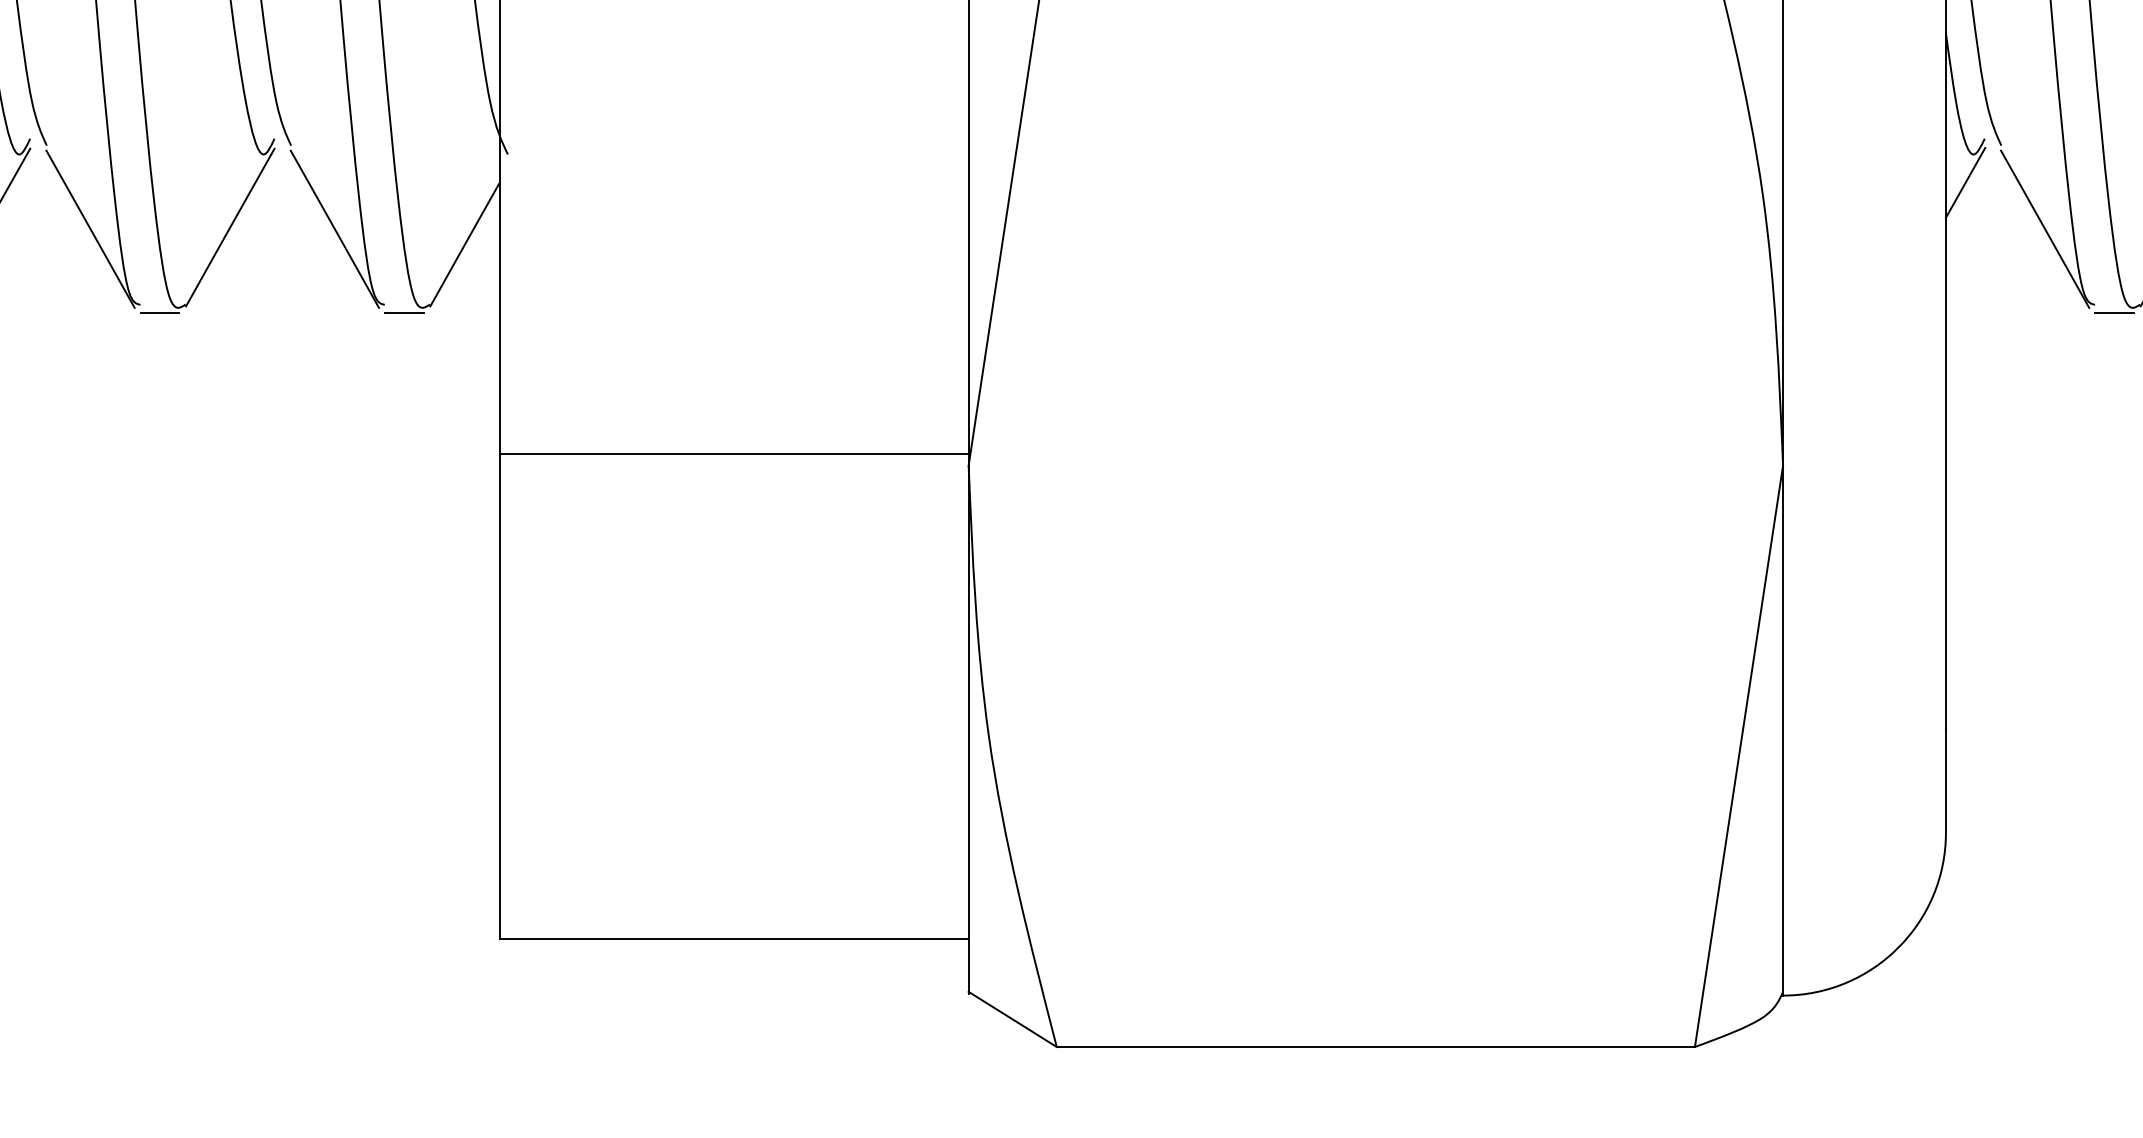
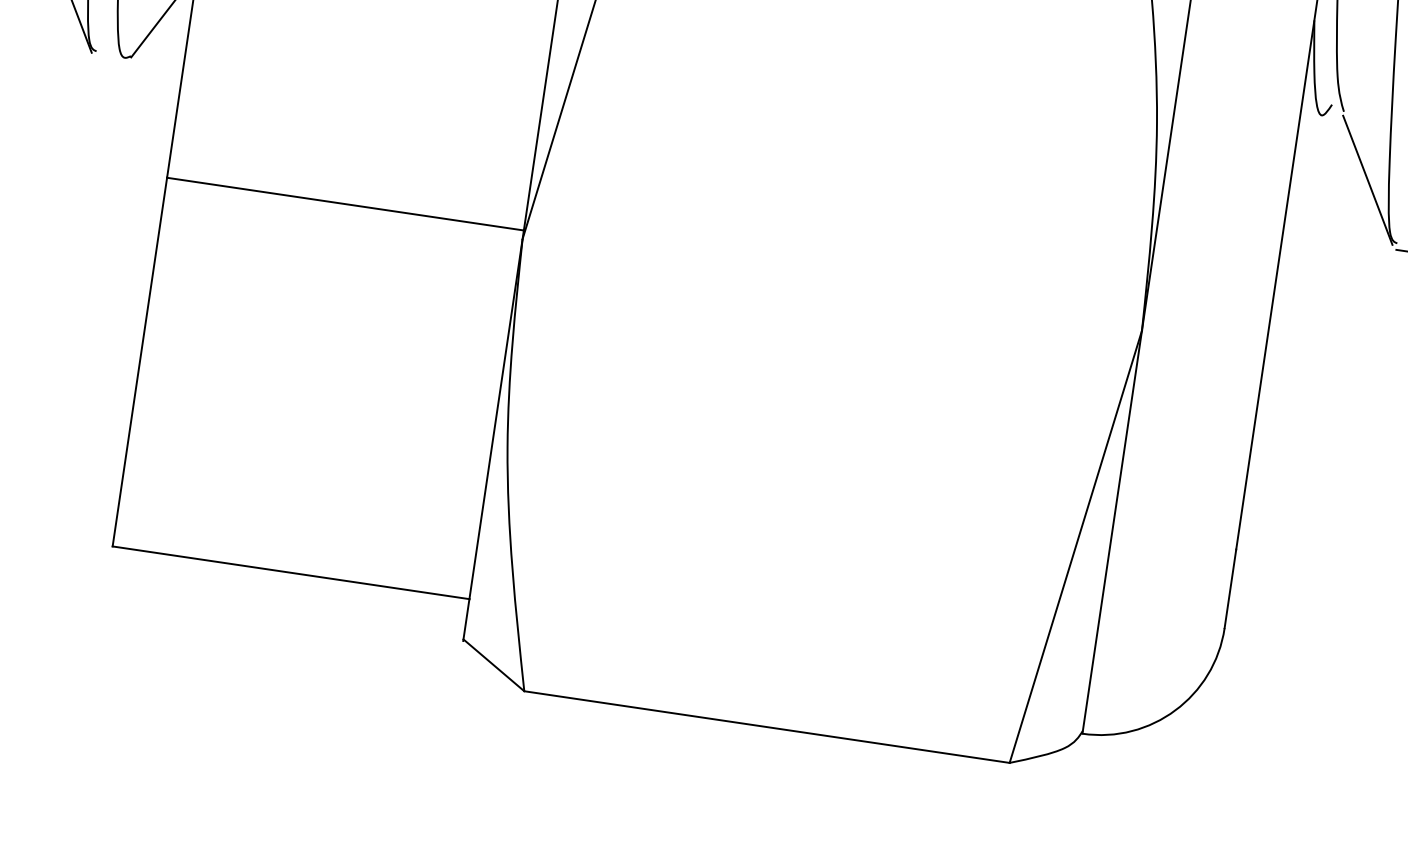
line: (1965, 182) -> (1312, 135), removed
line: (403, 313) -> (109, 60), removed

